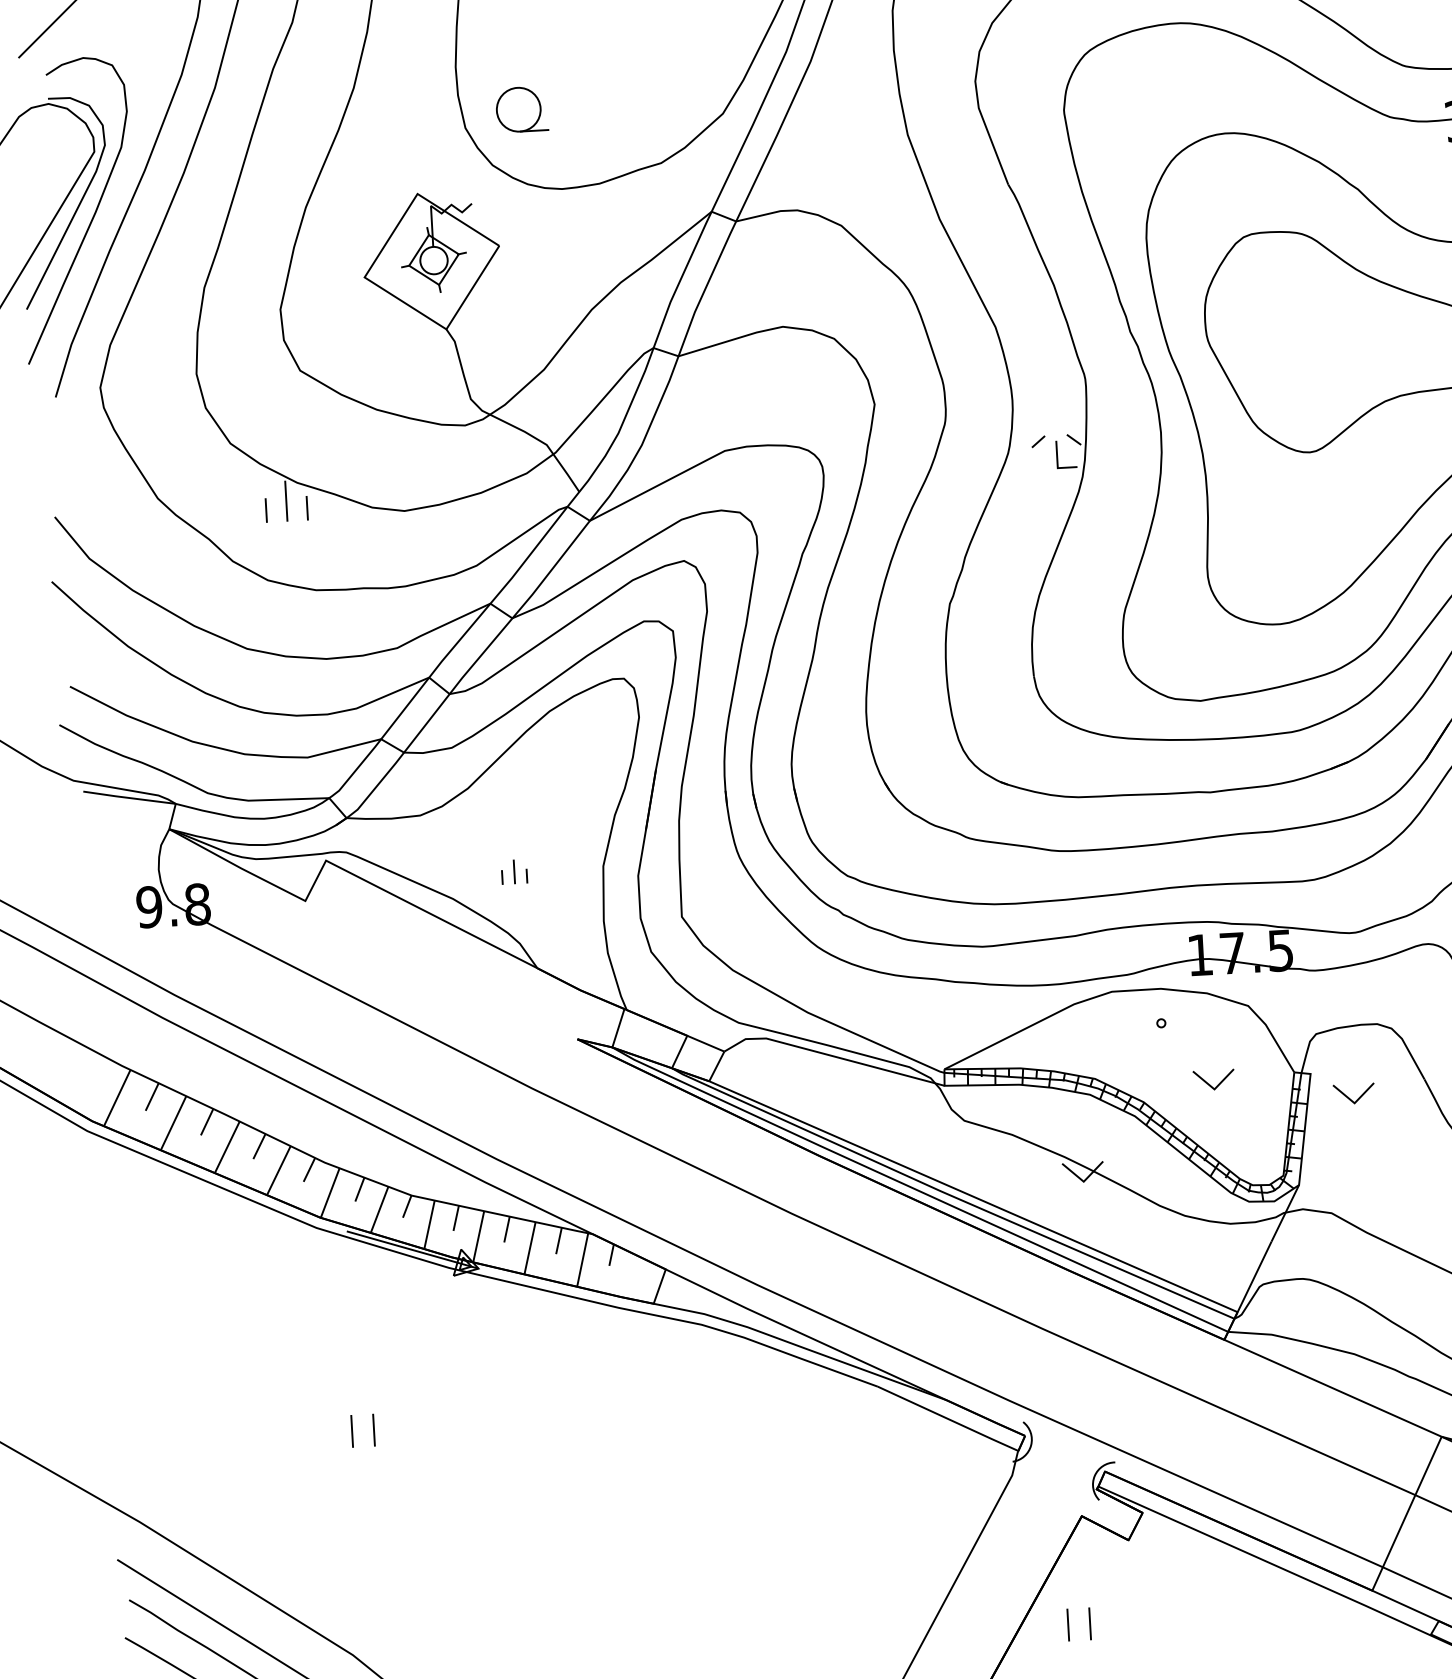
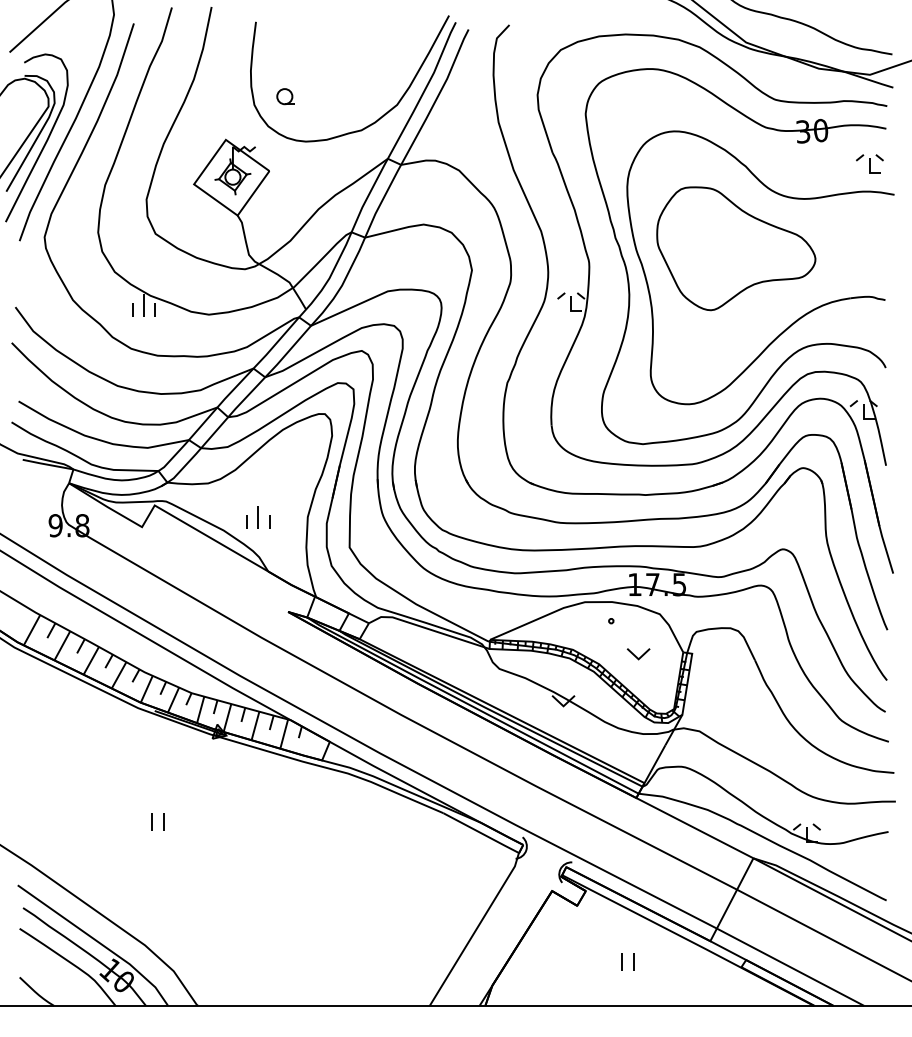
part: (520, 109) -> (285, 96), size x0.62
part: (514, 871) -> (258, 517), size x1.67
part: (1353, 1094) -> (715, 666), removed
part: (1077, 1623) -> (627, 961), moved

